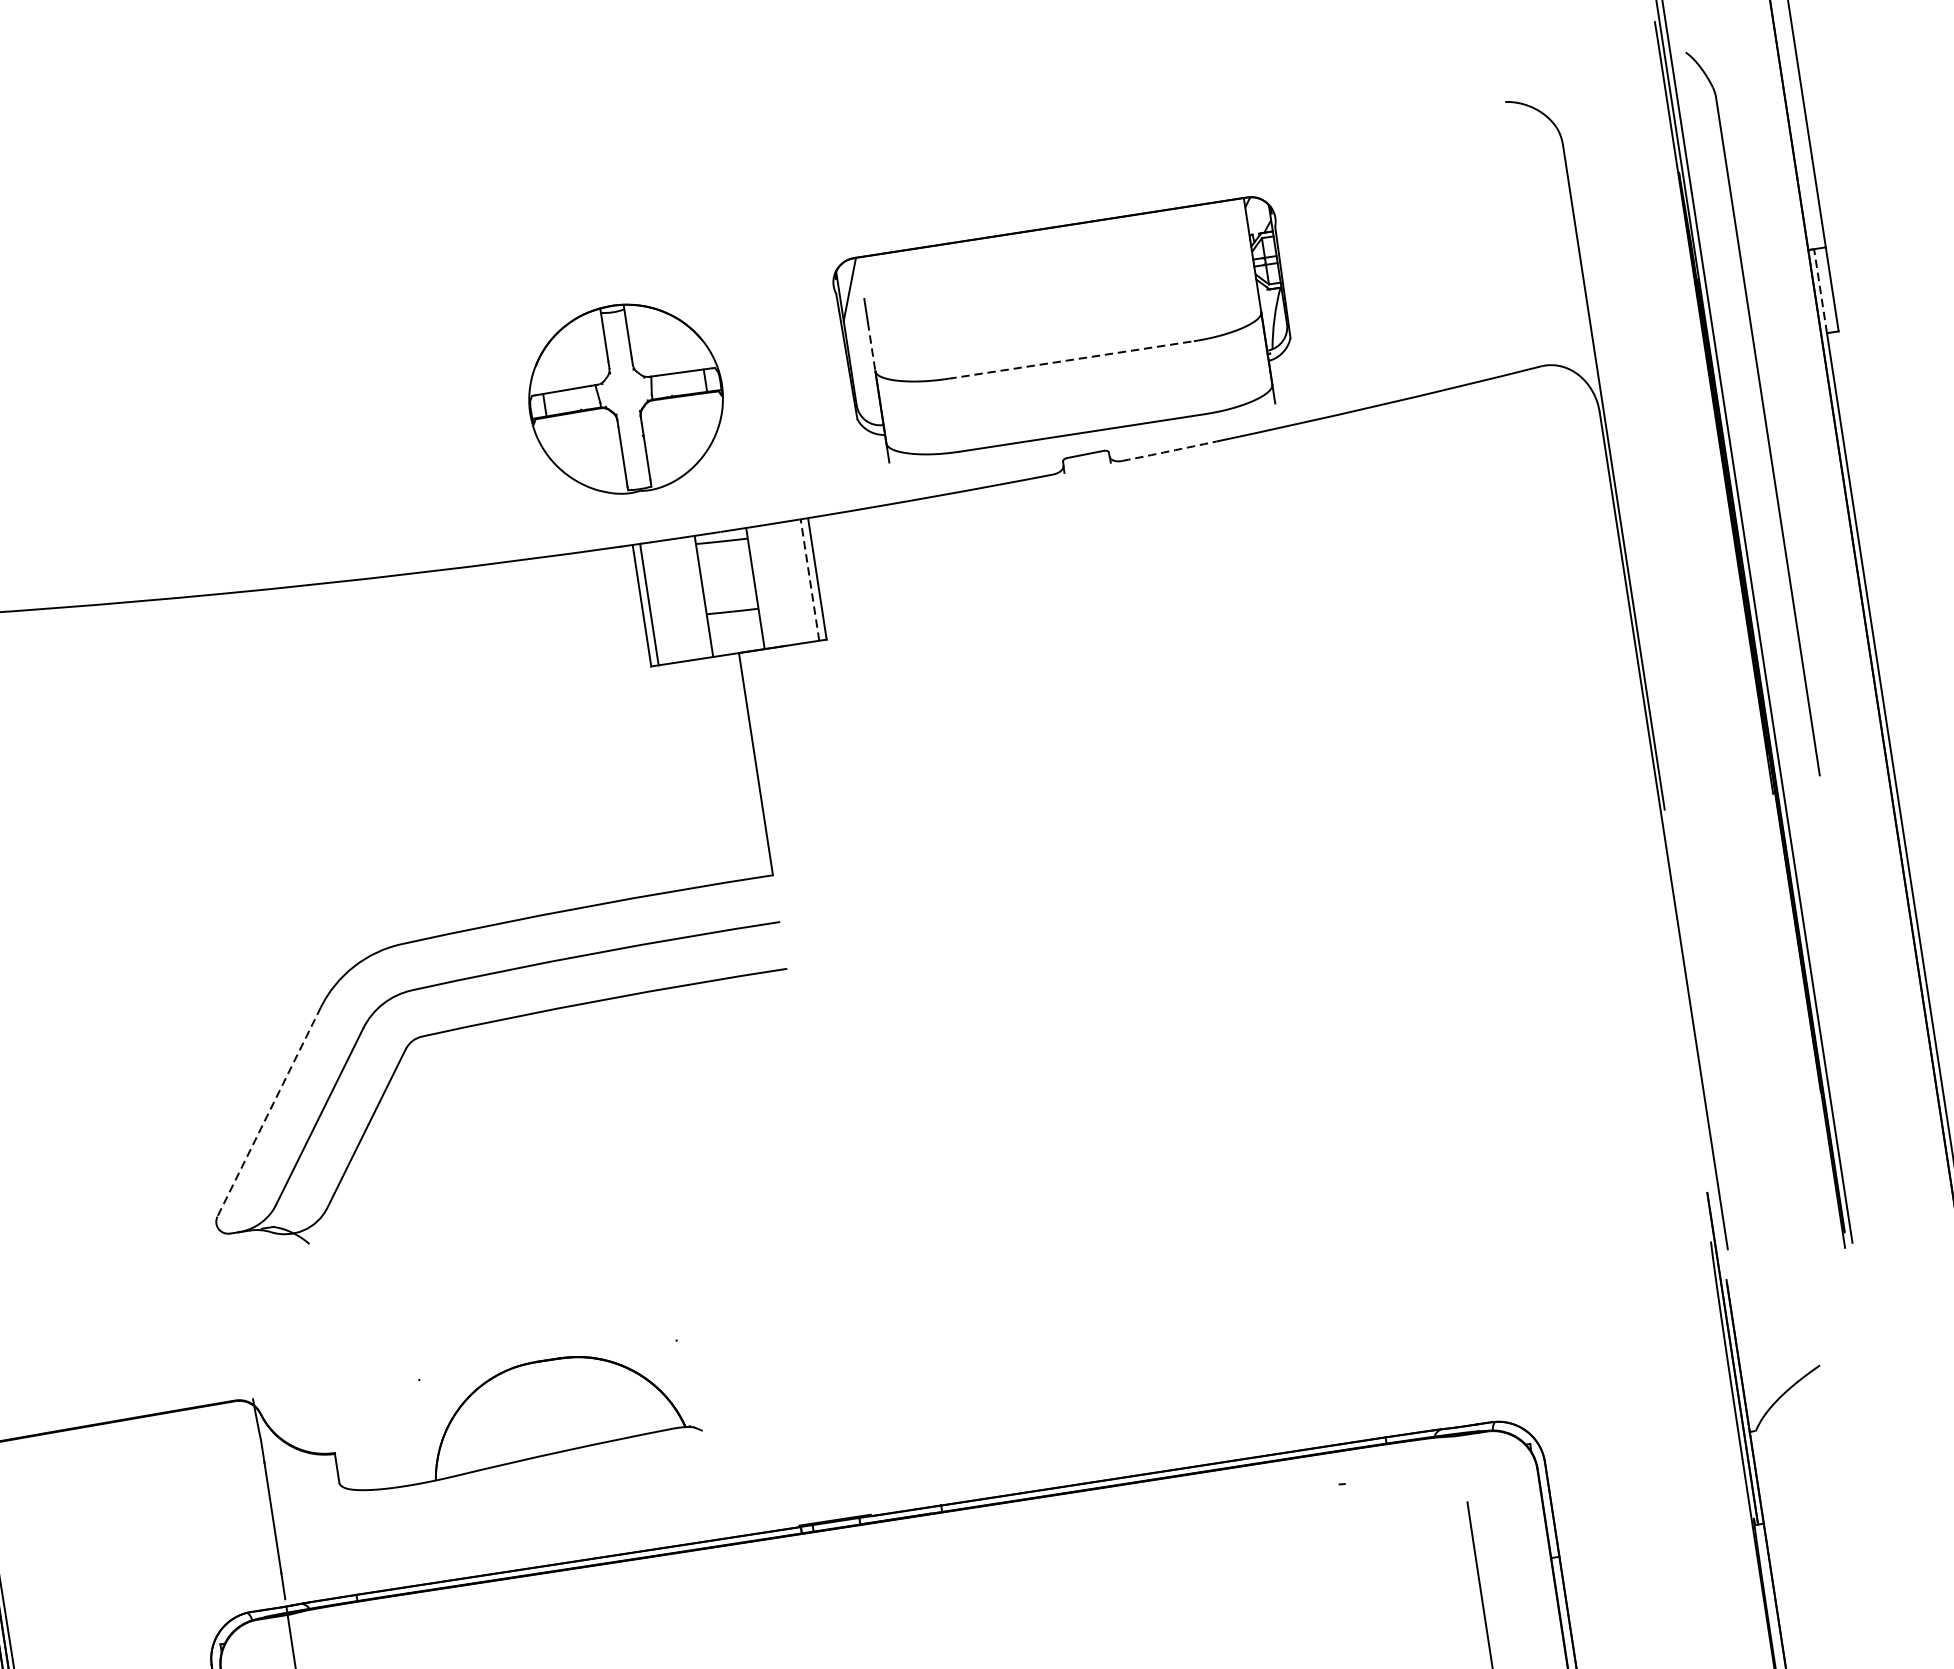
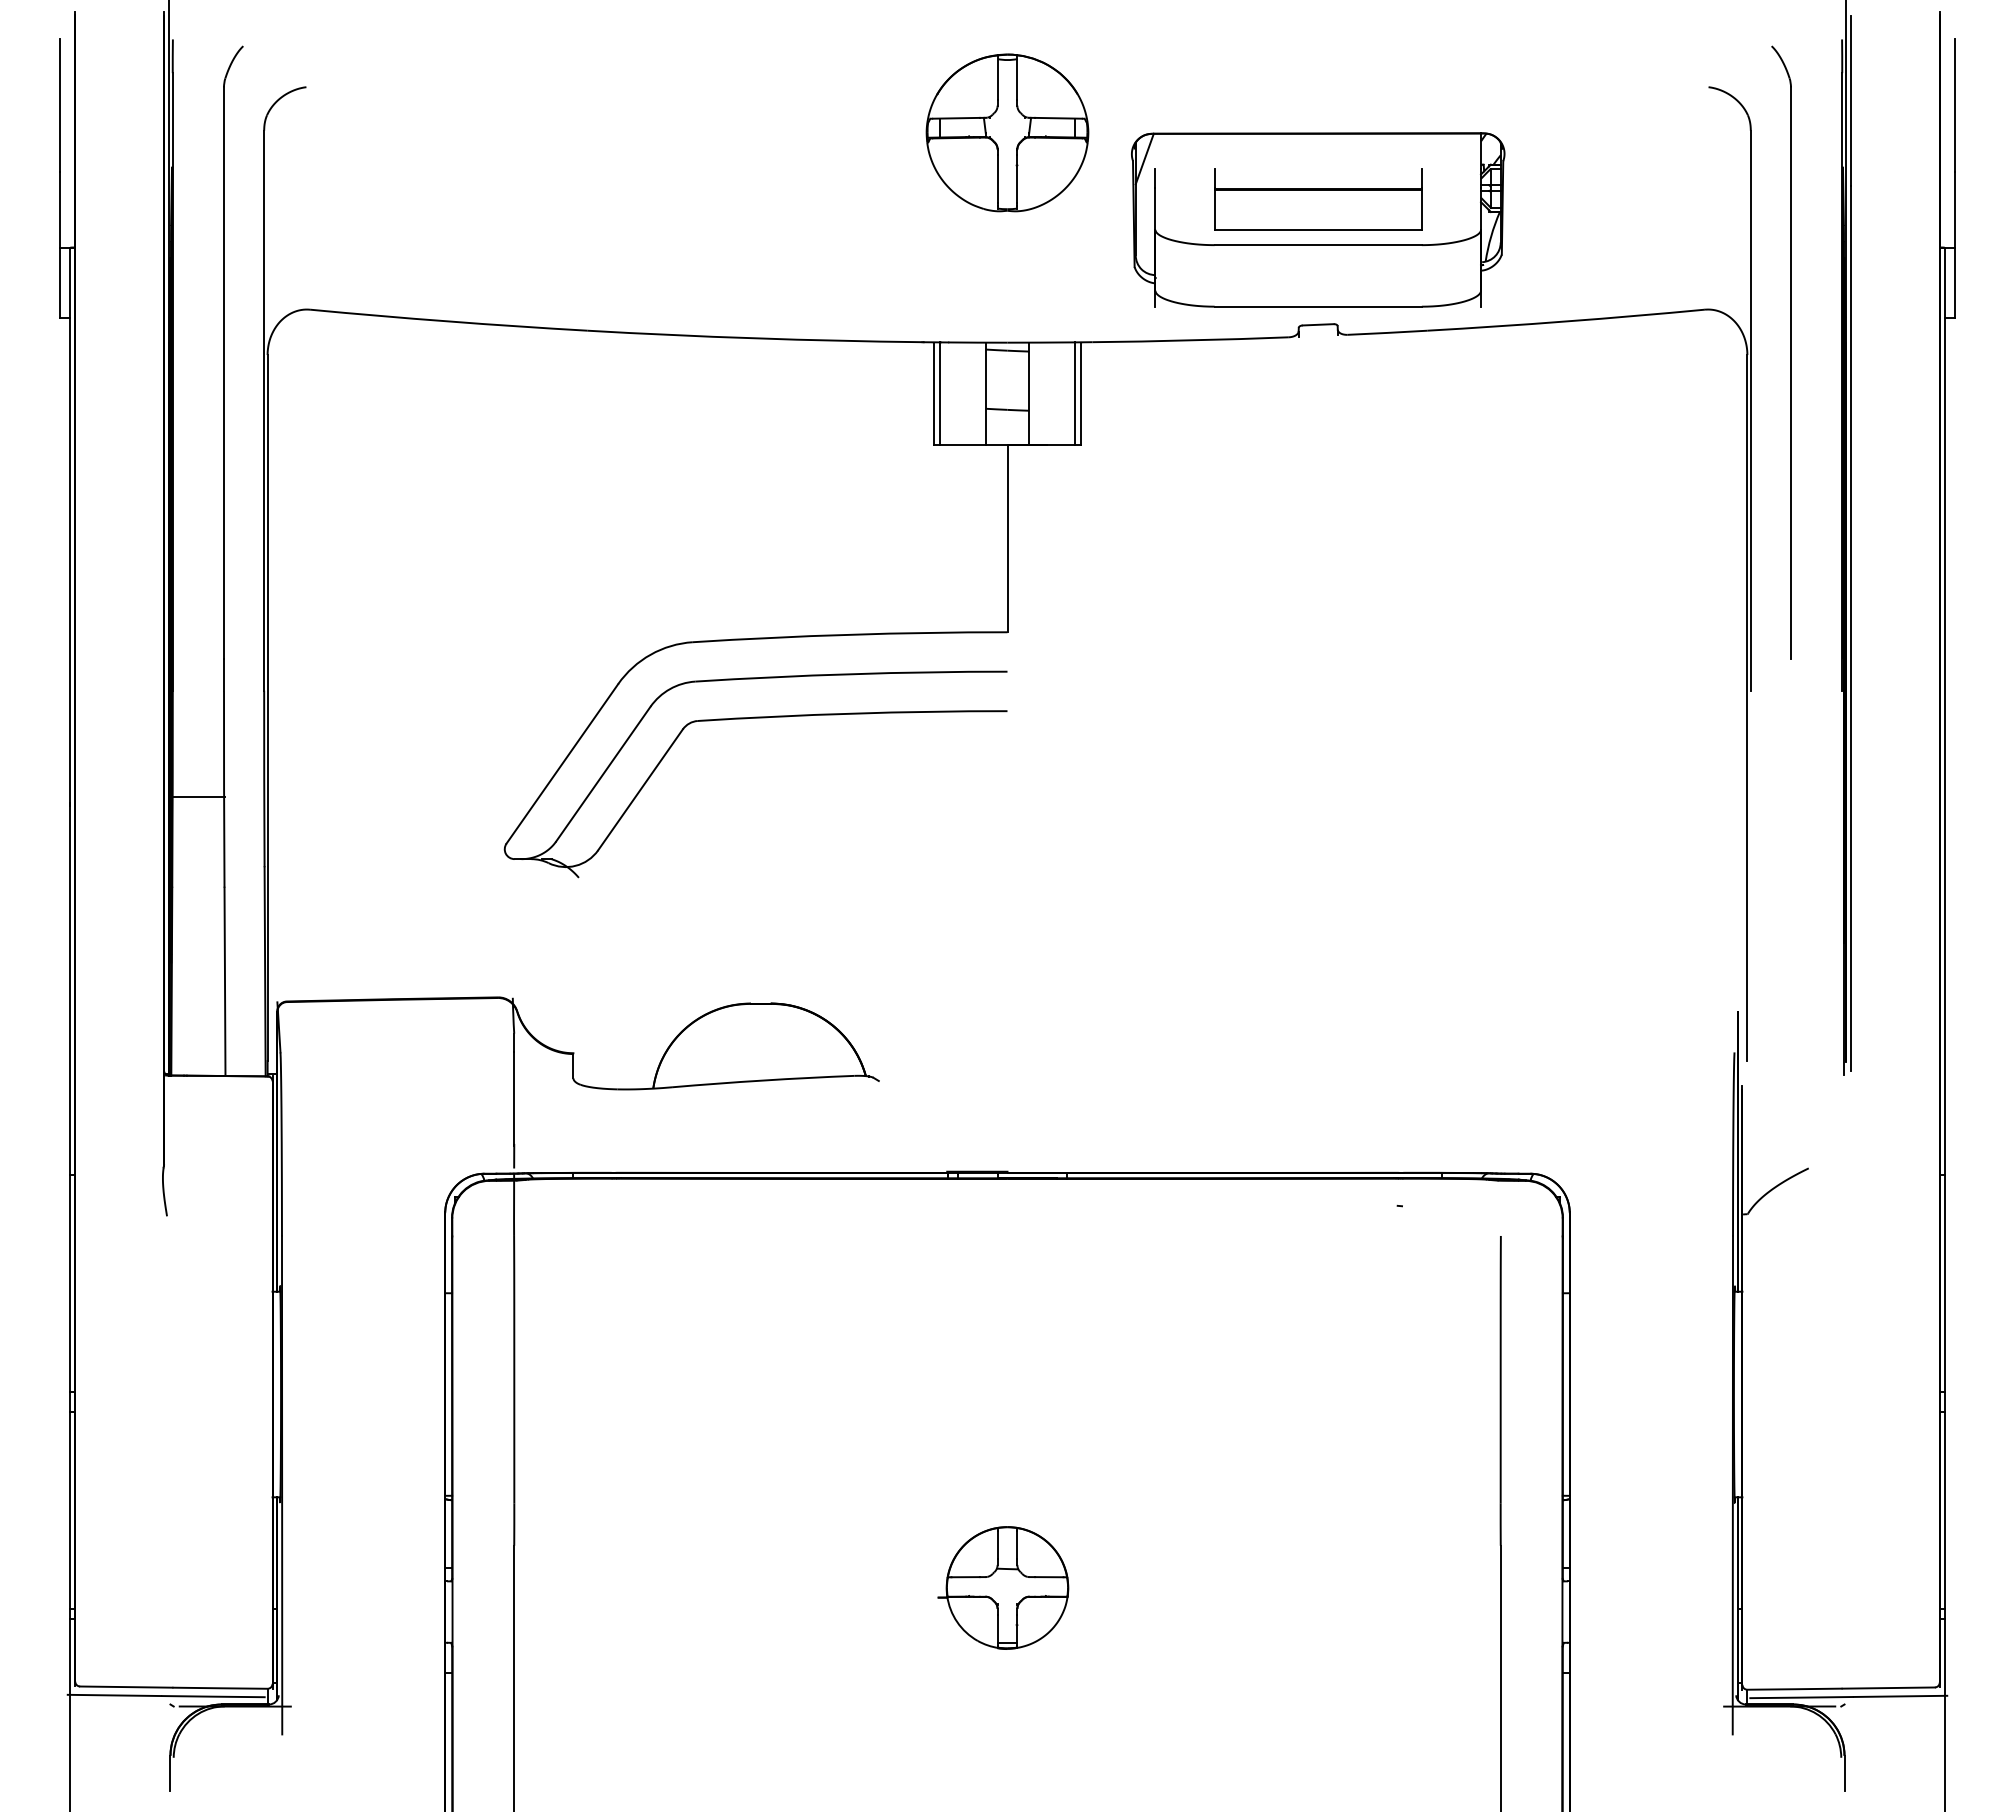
line: (1820, 290) -> (1944, 282), dashed -> solid
part: (1063, 305) -> (1318, 199), added
line: (871, 347) -> (1155, 209), dashed -> solid
line: (1071, 360) -> (1318, 245), dashed -> solid
part: (625, 398) -> (1007, 132), moved
part: (1763, 412) -> (1790, 352), moved
arc: (1169, 450) -> (1387, 332), dashed -> solid
line: (810, 579) -> (1075, 393), dashed -> solid
line: (269, 1112) -> (562, 764), dashed -> solid

